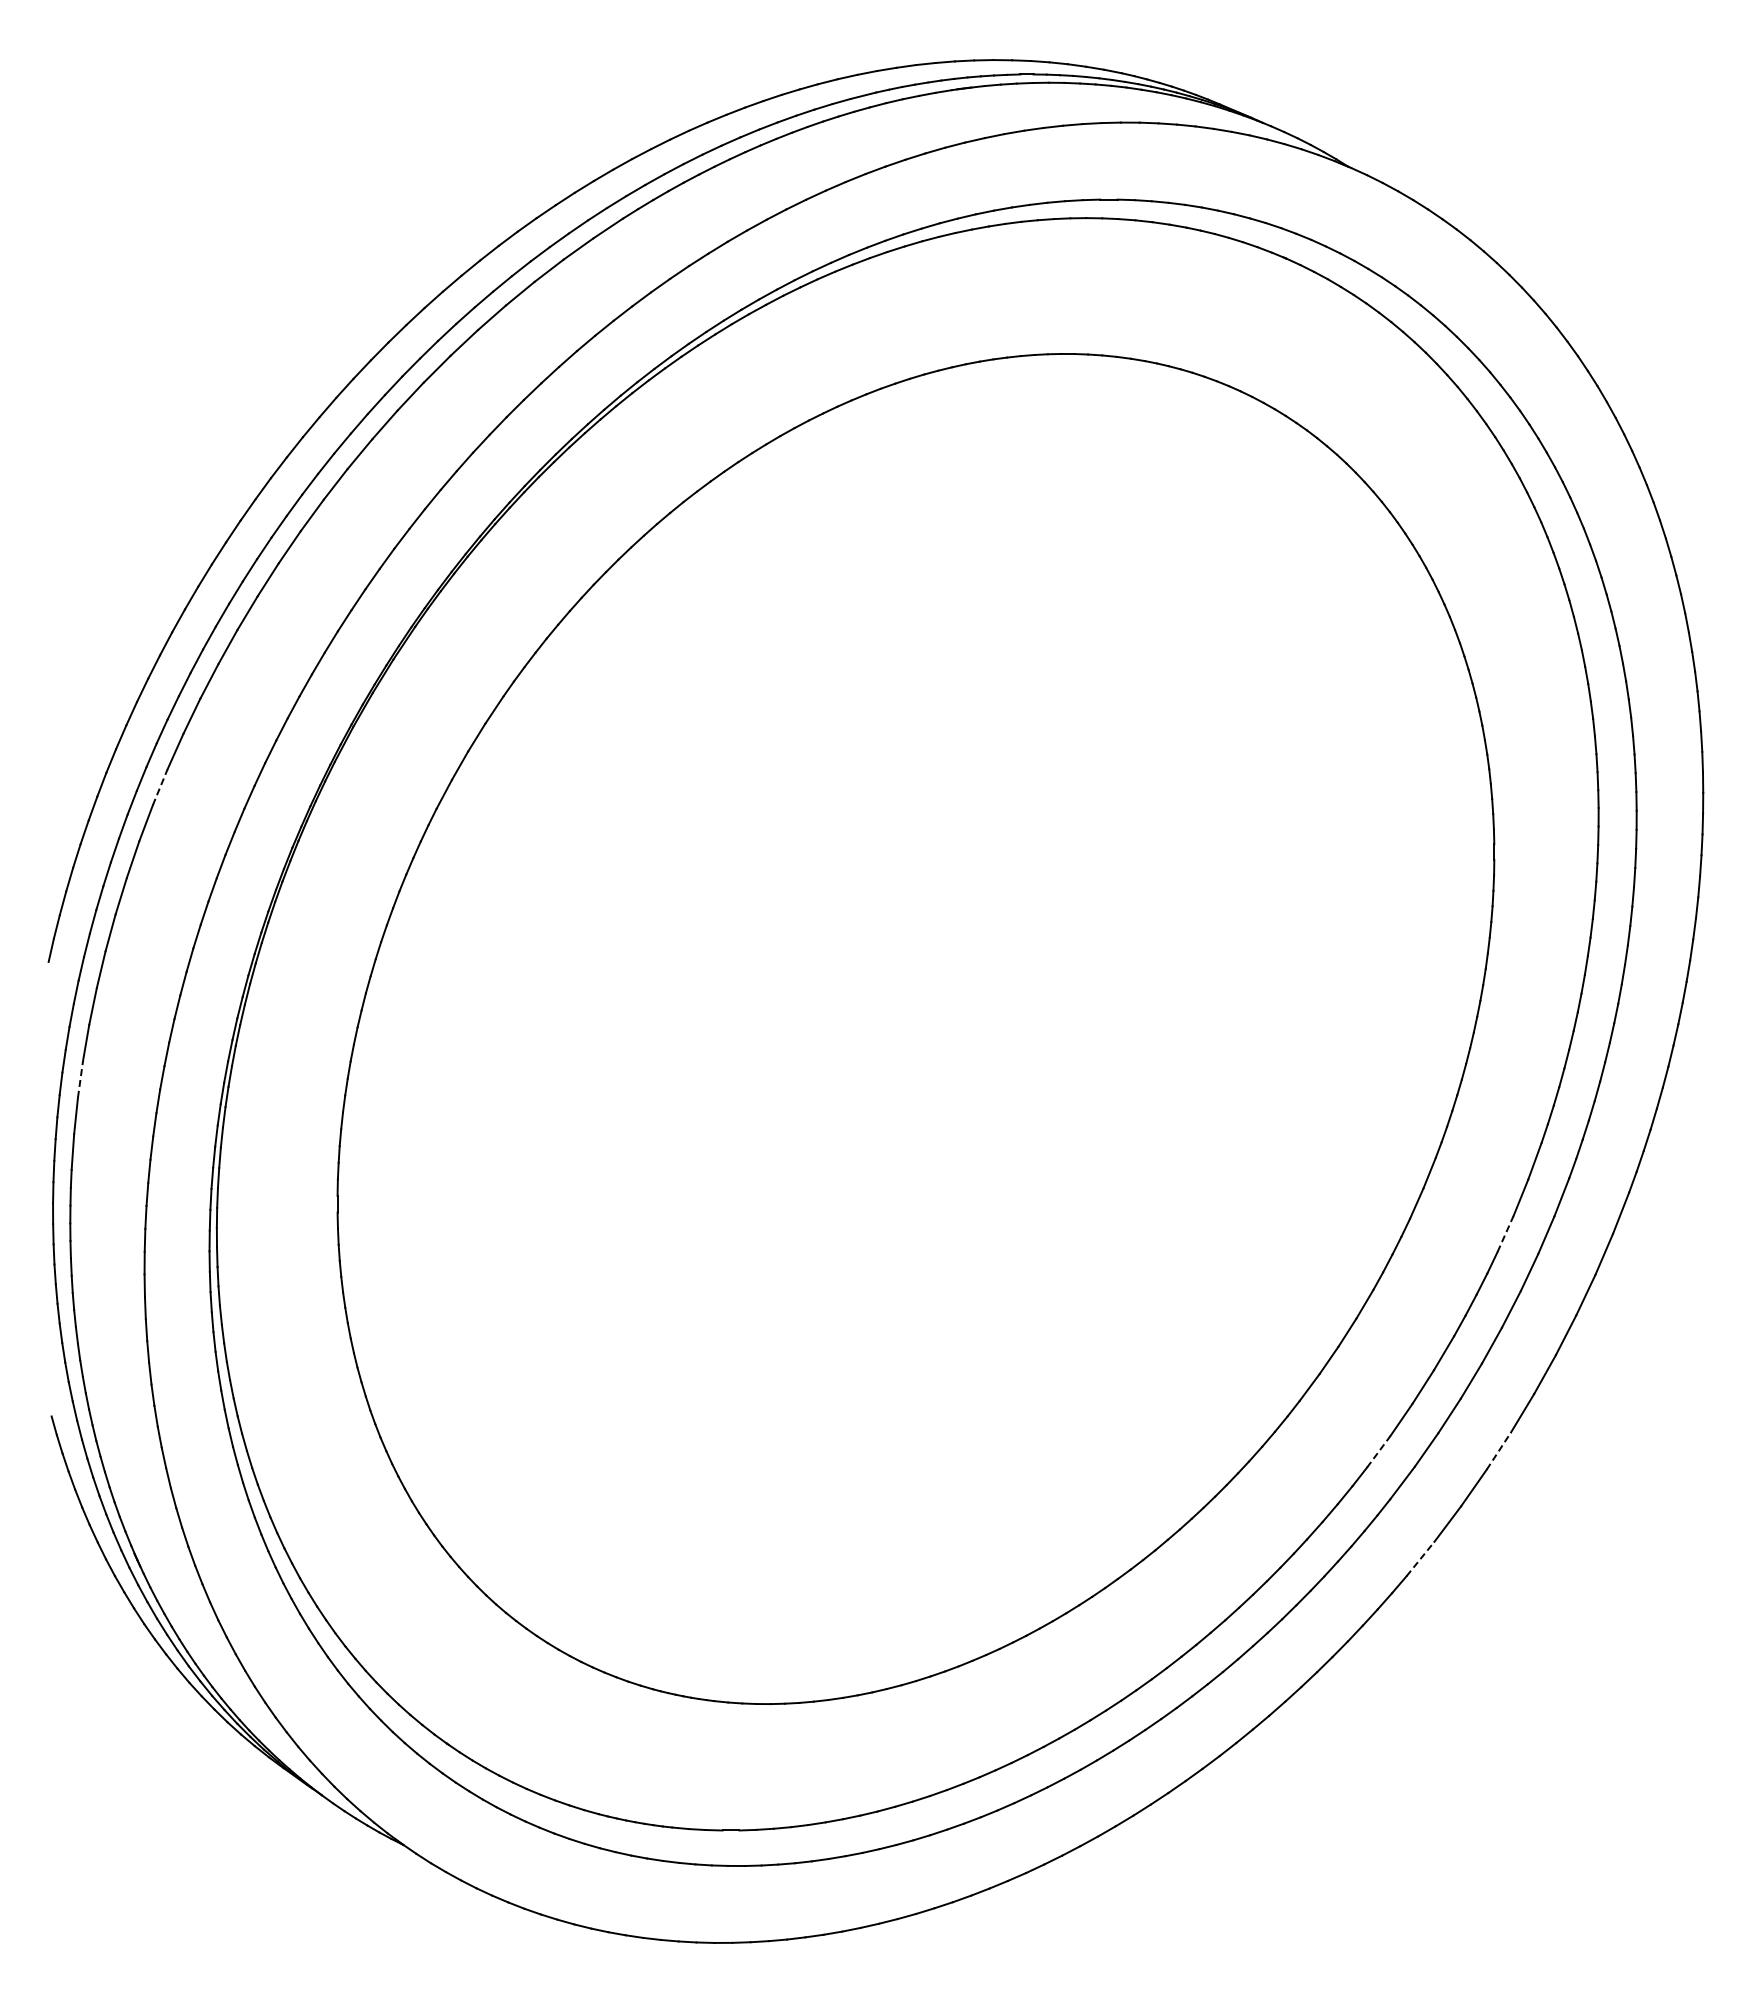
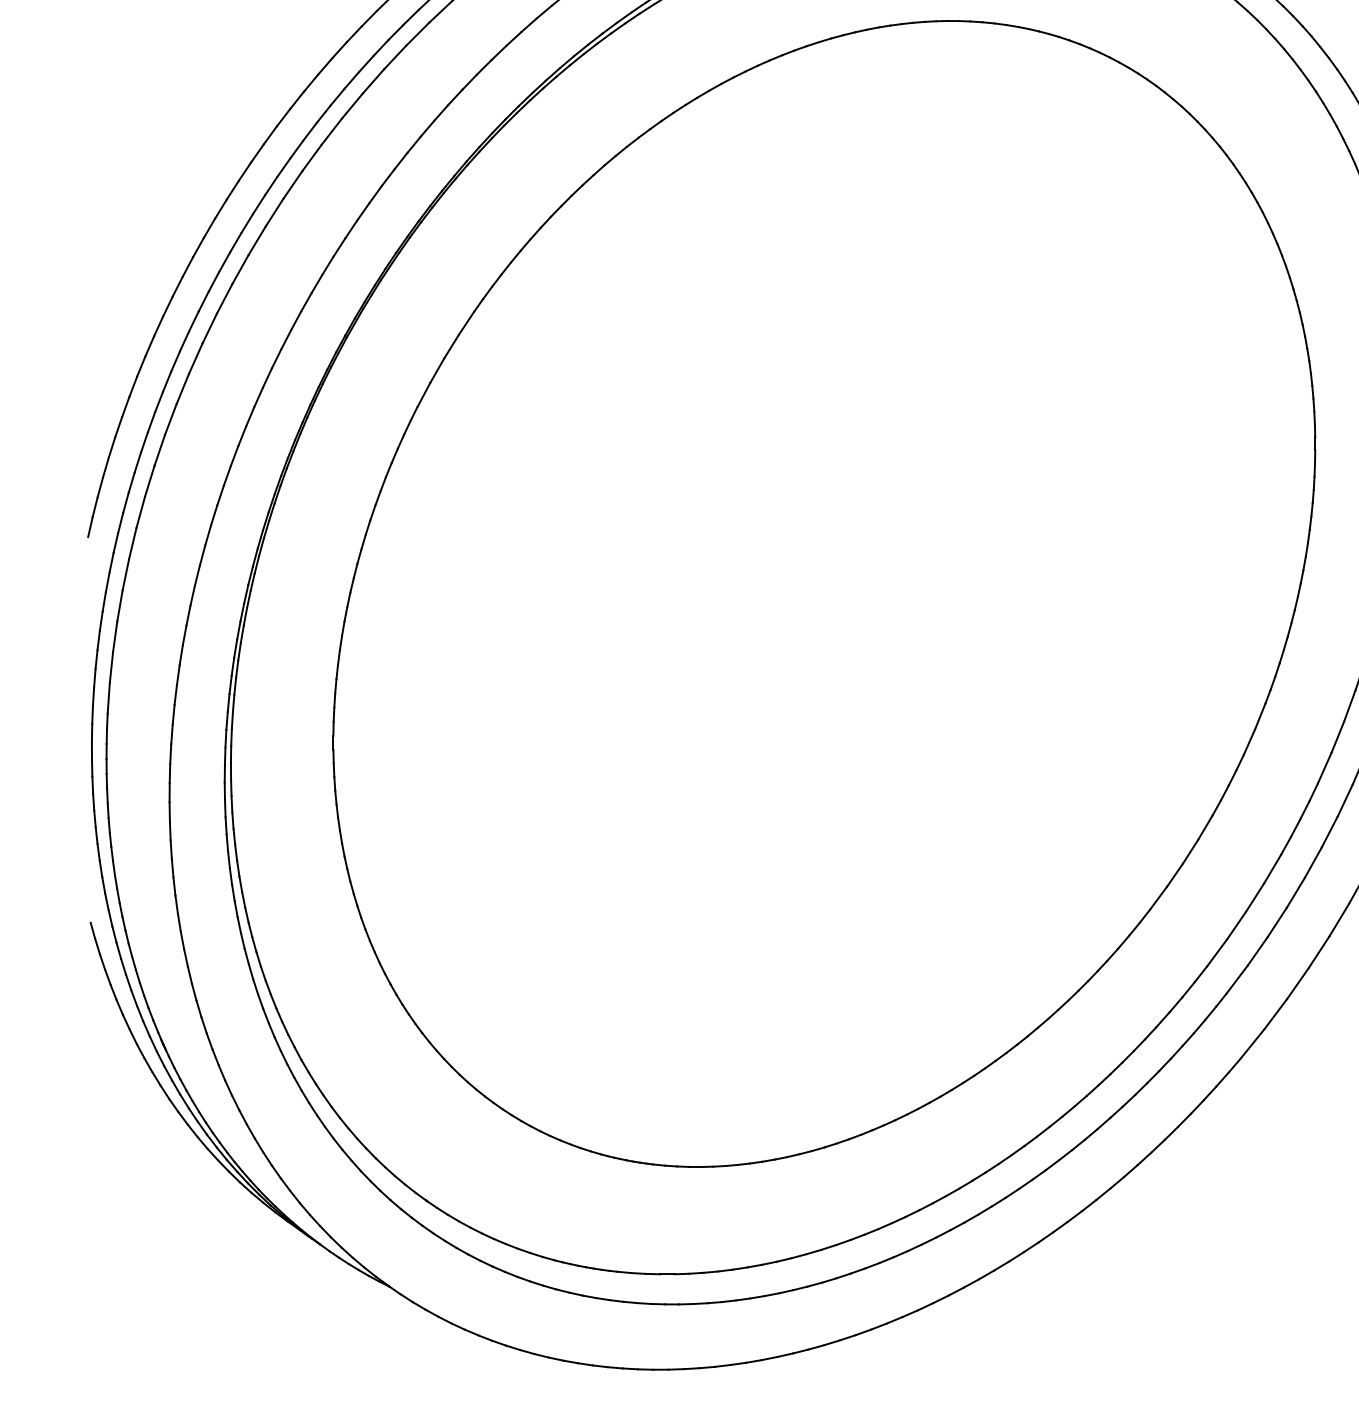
line: (160, 786) -> (183, 388), dashed -> solid
line: (80, 1079) -> (115, 636), dashed -> solid
line: (1505, 1234) -> (1324, 768), dashed -> solid
line: (1499, 1450) -> (1319, 951), dashed -> solid
line: (1378, 1451) -> (1216, 952), dashed -> solid
line: (1420, 1558) -> (1252, 1043), dashed -> solid

